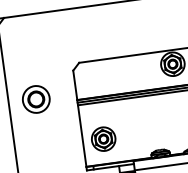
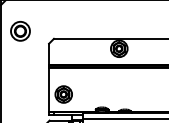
part: (36, 99) -> (20, 31), moved

